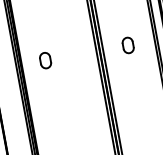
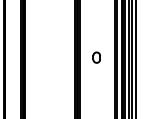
part: (45, 60) -> (40, 57), removed

